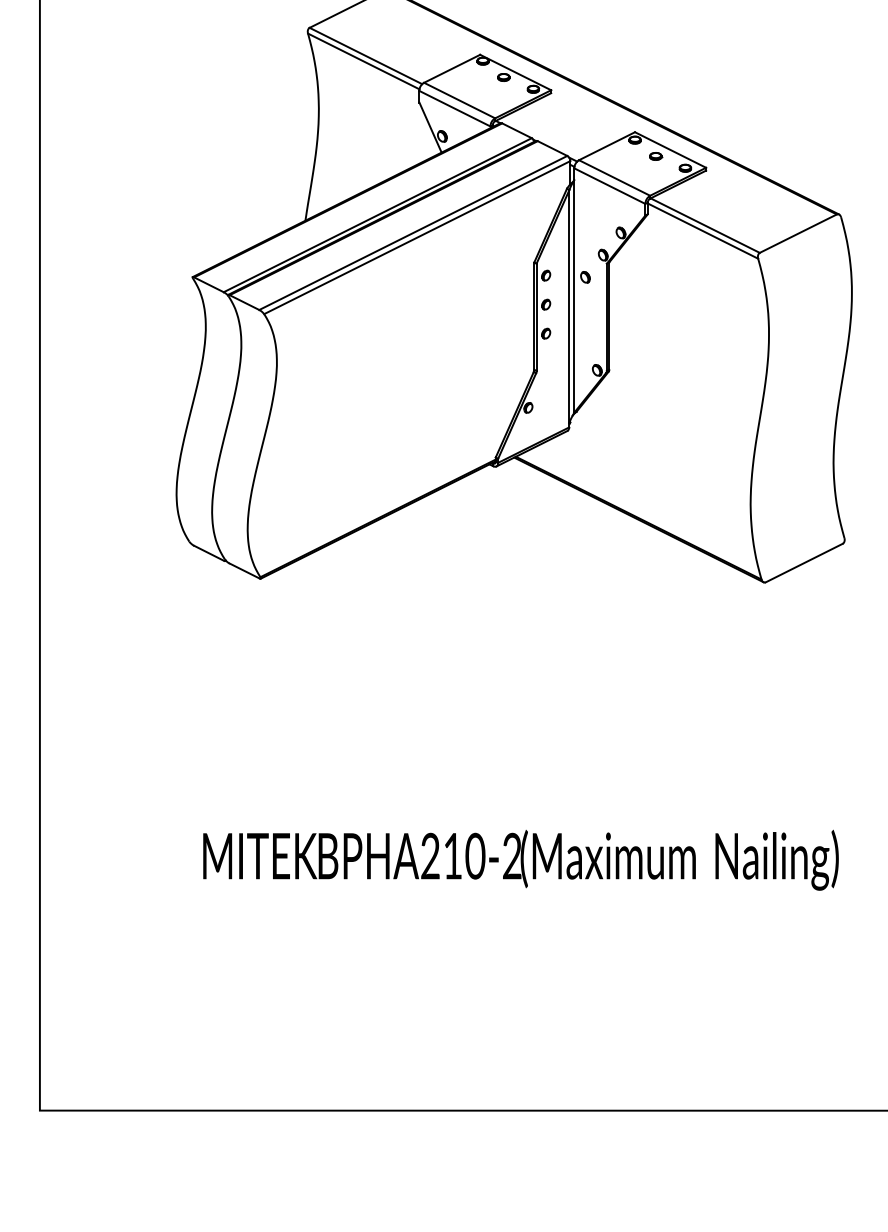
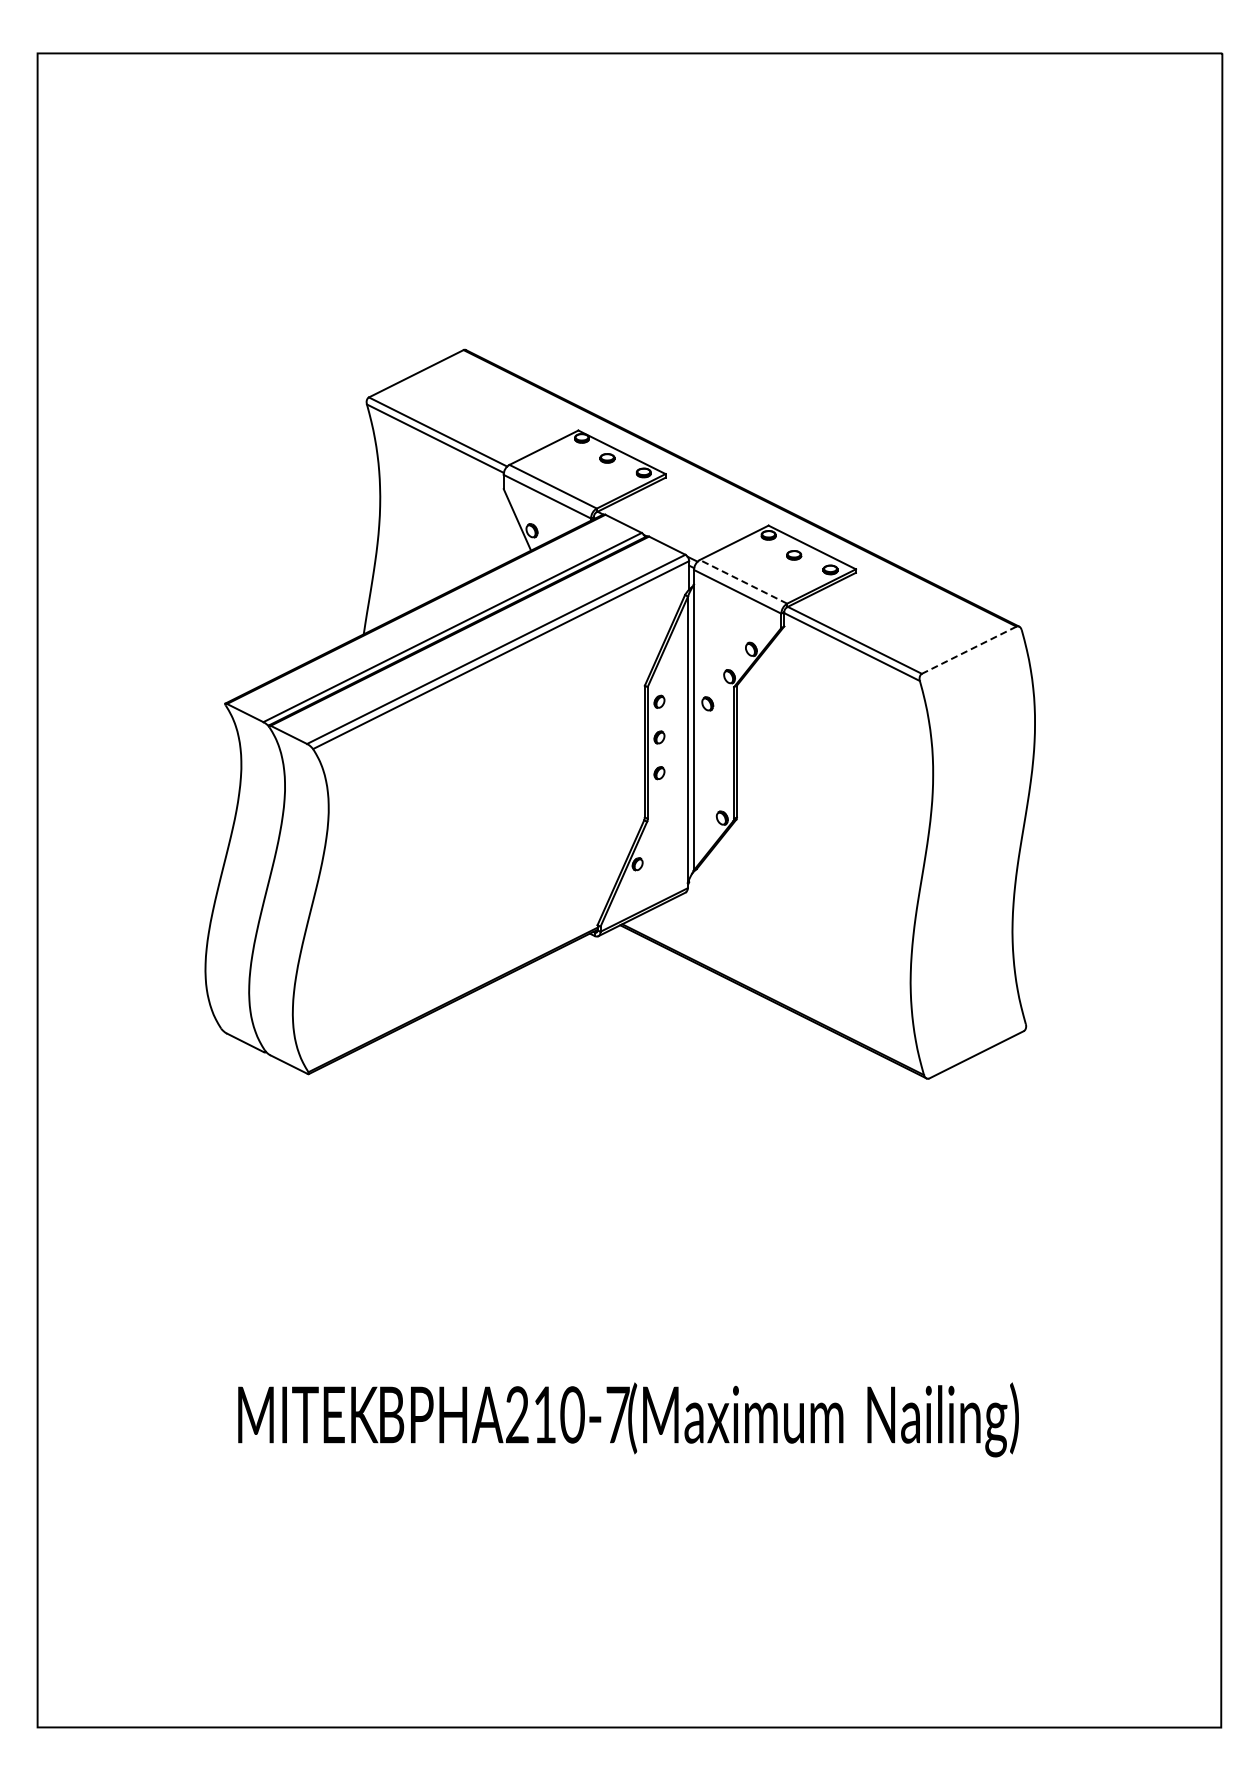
line: (614, 177) -> (743, 581), solid -> dashed
line: (798, 233) -> (969, 650), solid -> dashed
text: (512, 855) -> (617, 1414), BPHA210-2 -> BPHA210-7

